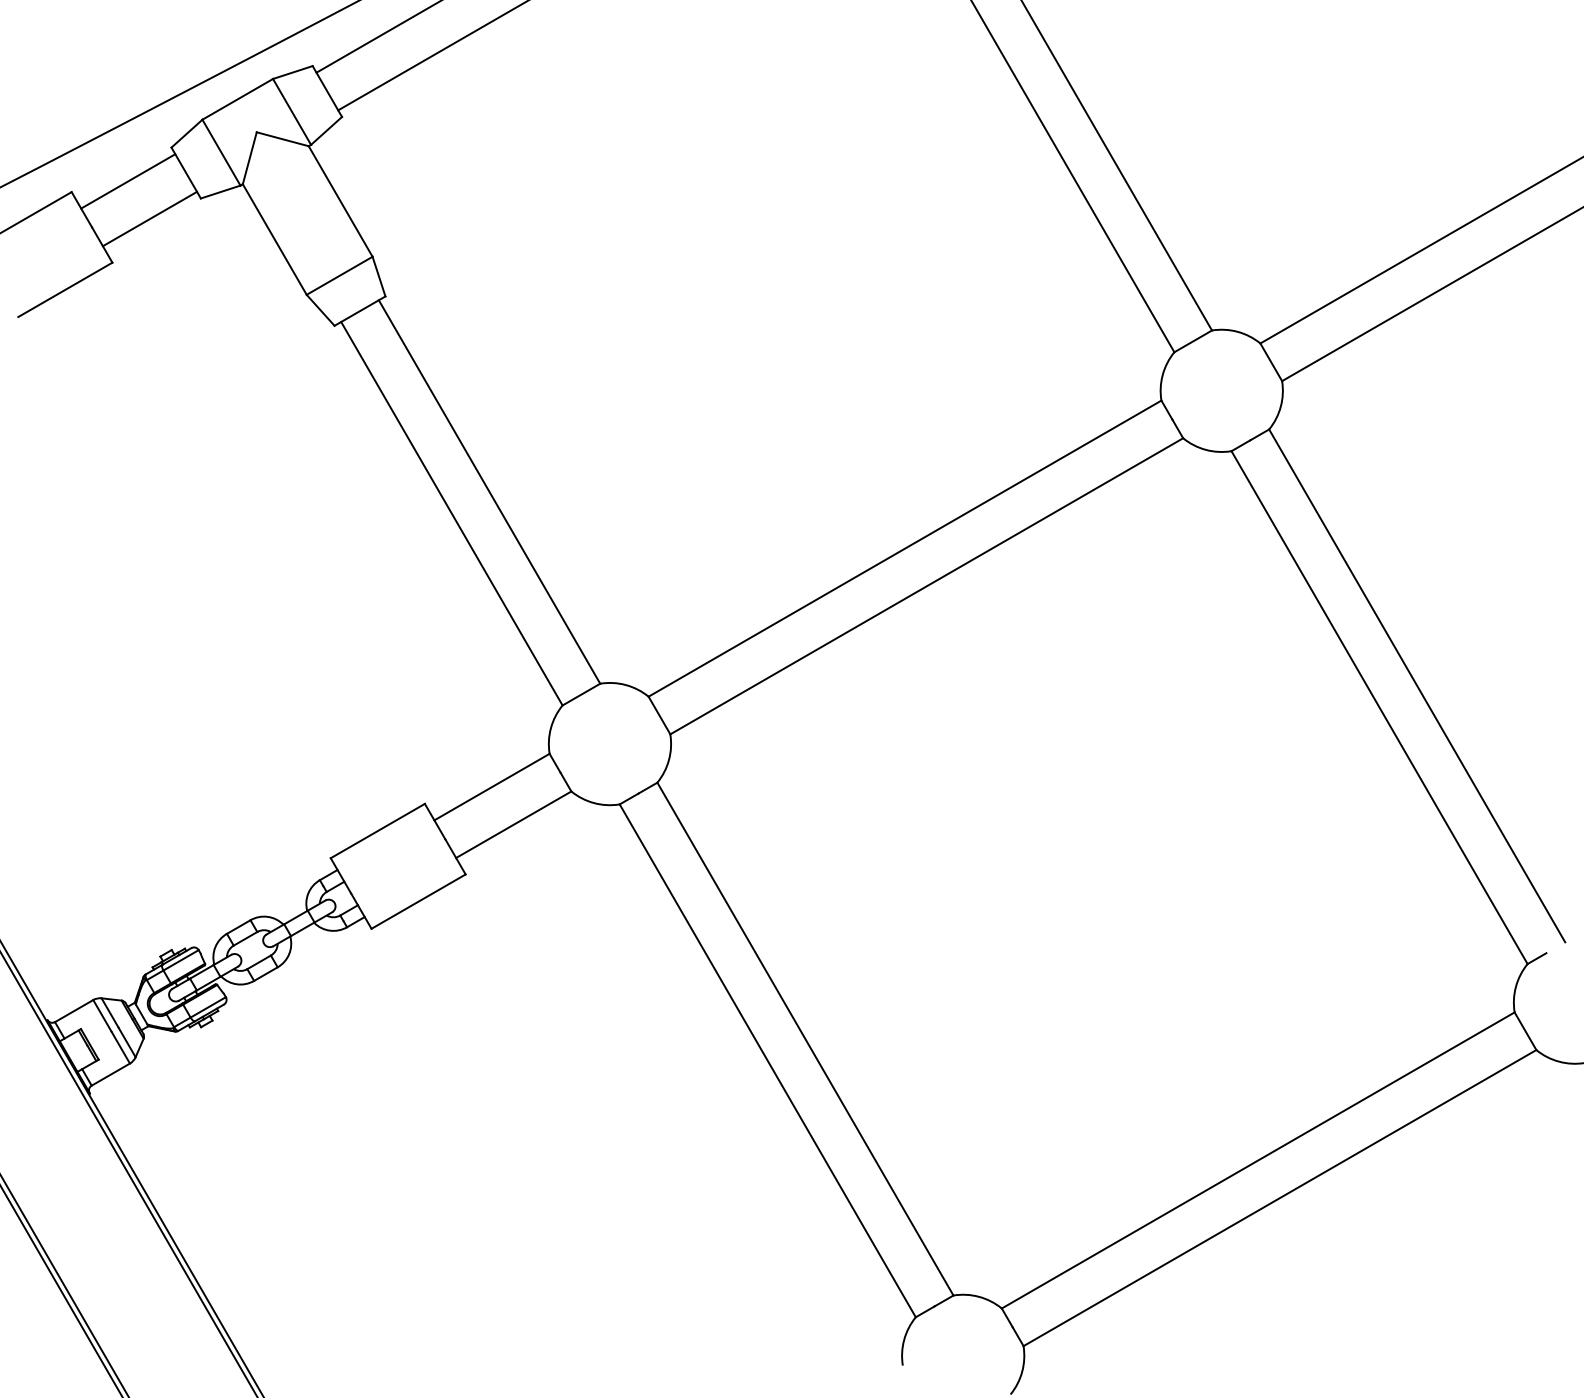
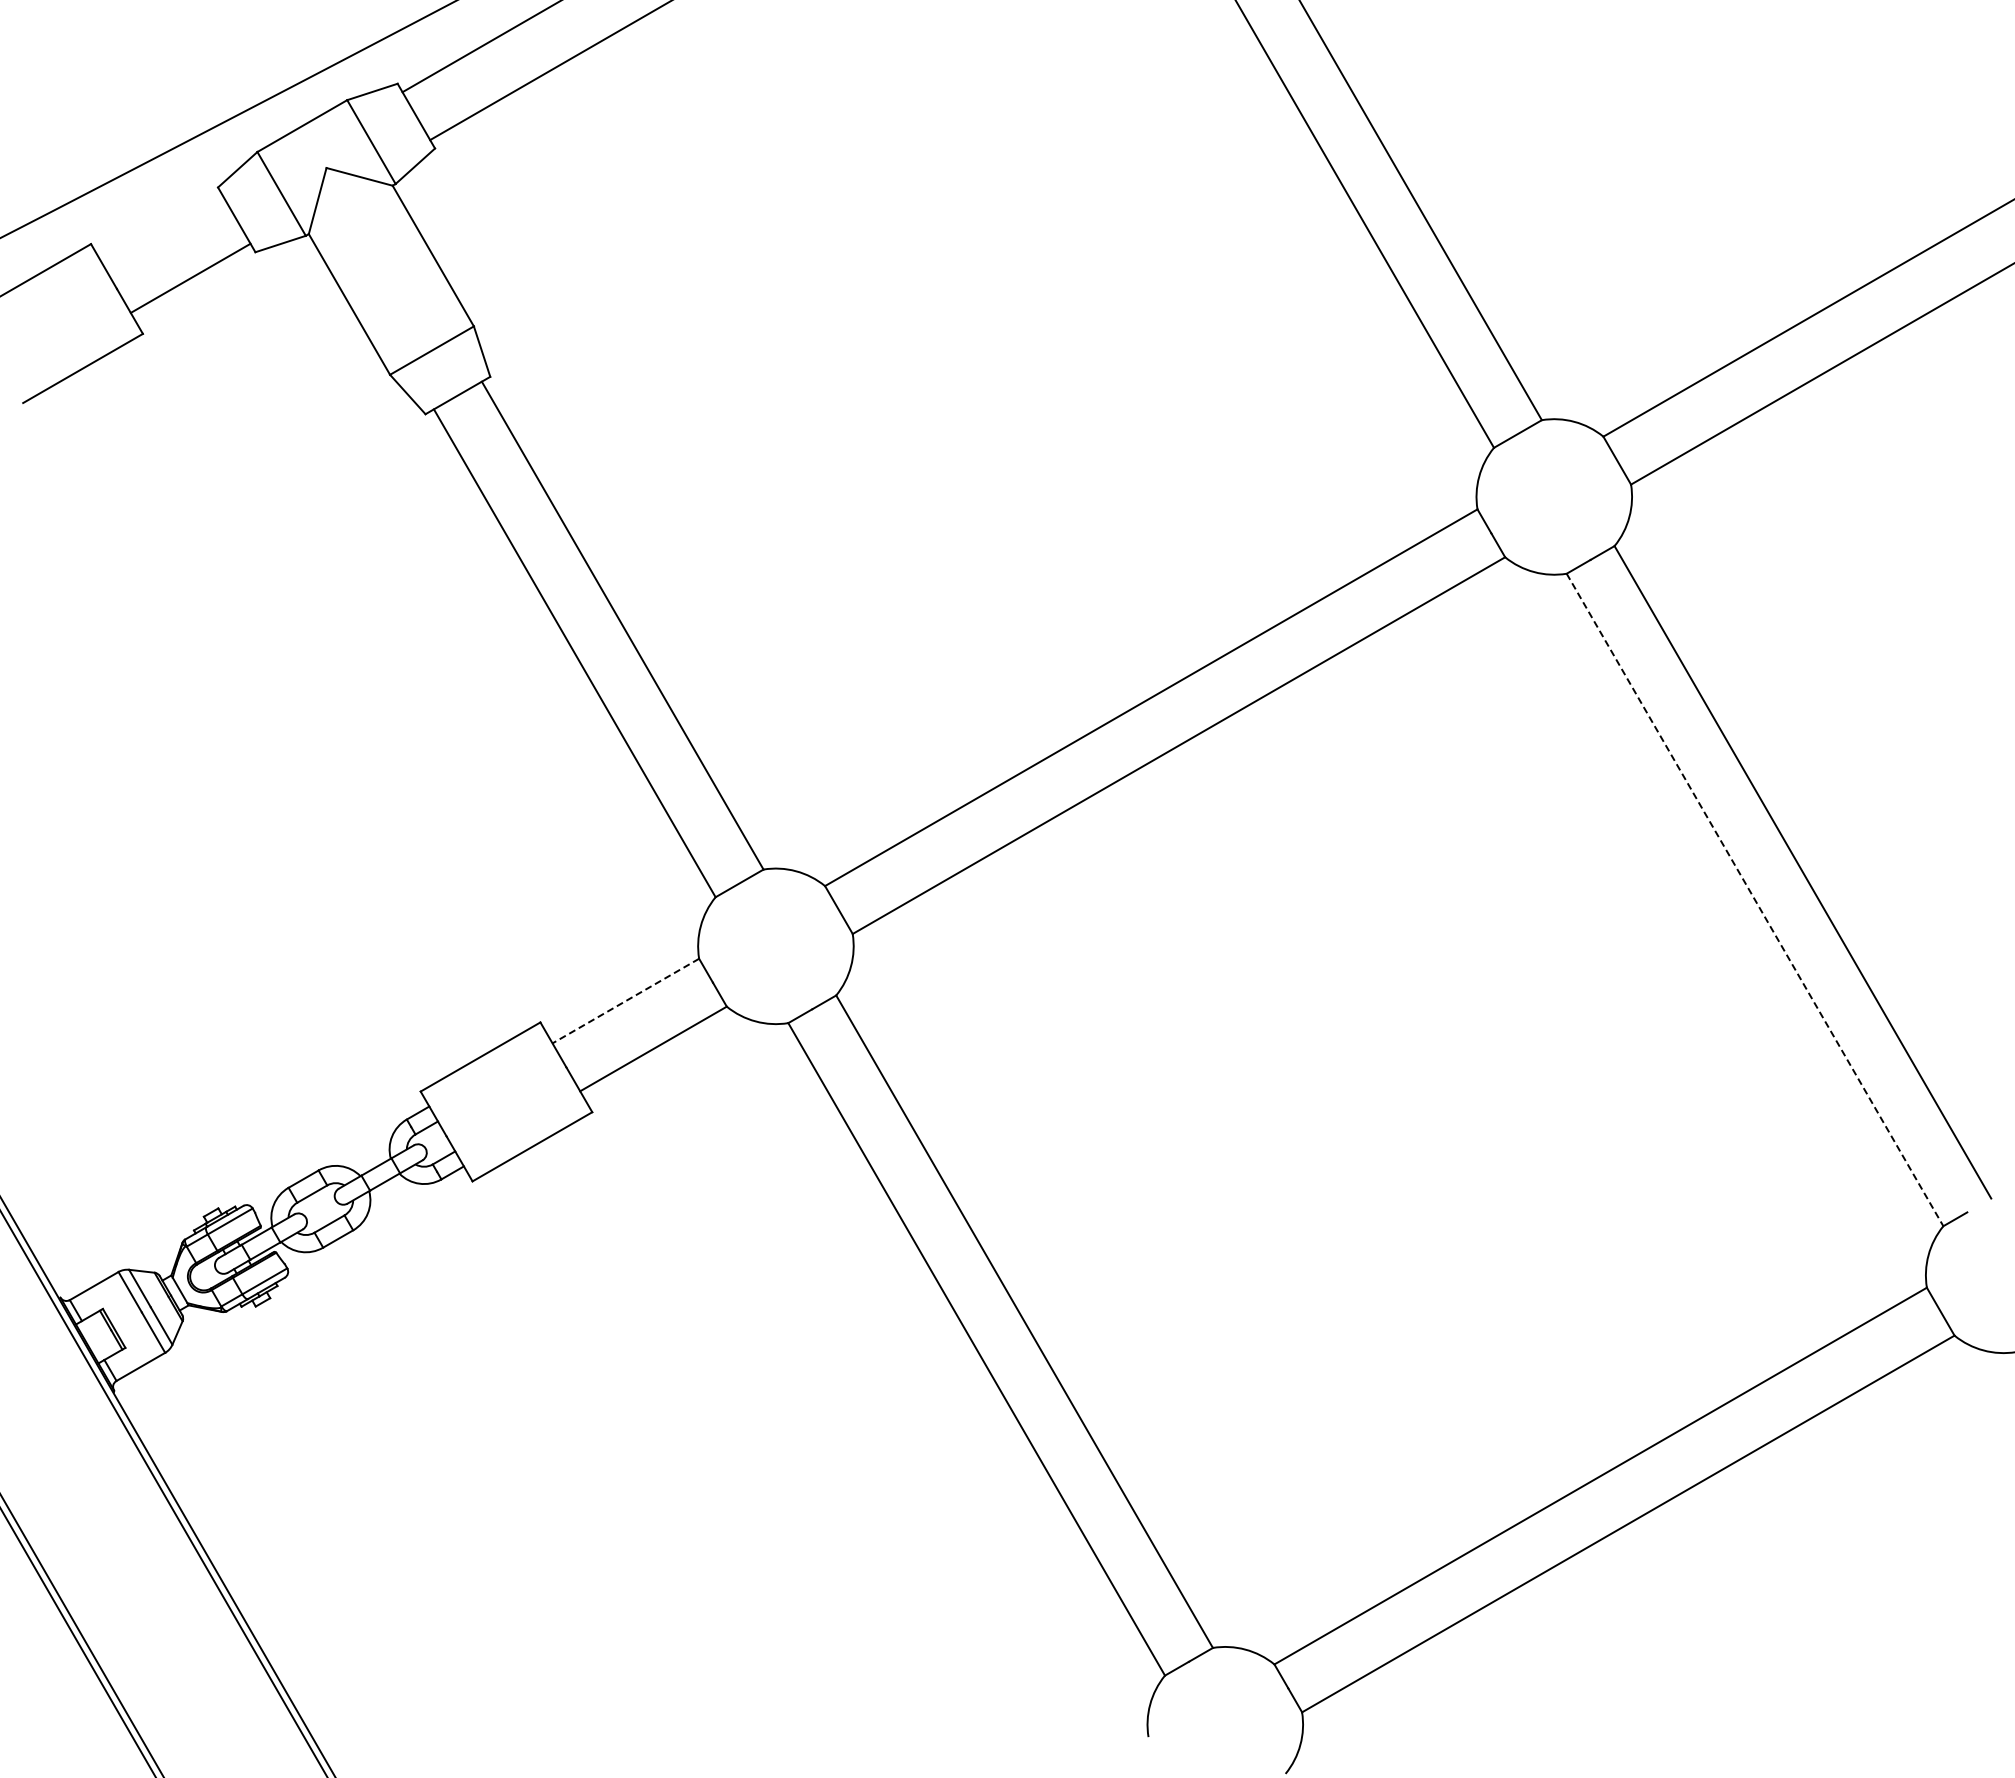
line: (127, 181) -> (162, 230), removed
line: (1379, 707) -> (1755, 899), solid -> dashed
line: (491, 787) -> (625, 1001), solid -> dashed

